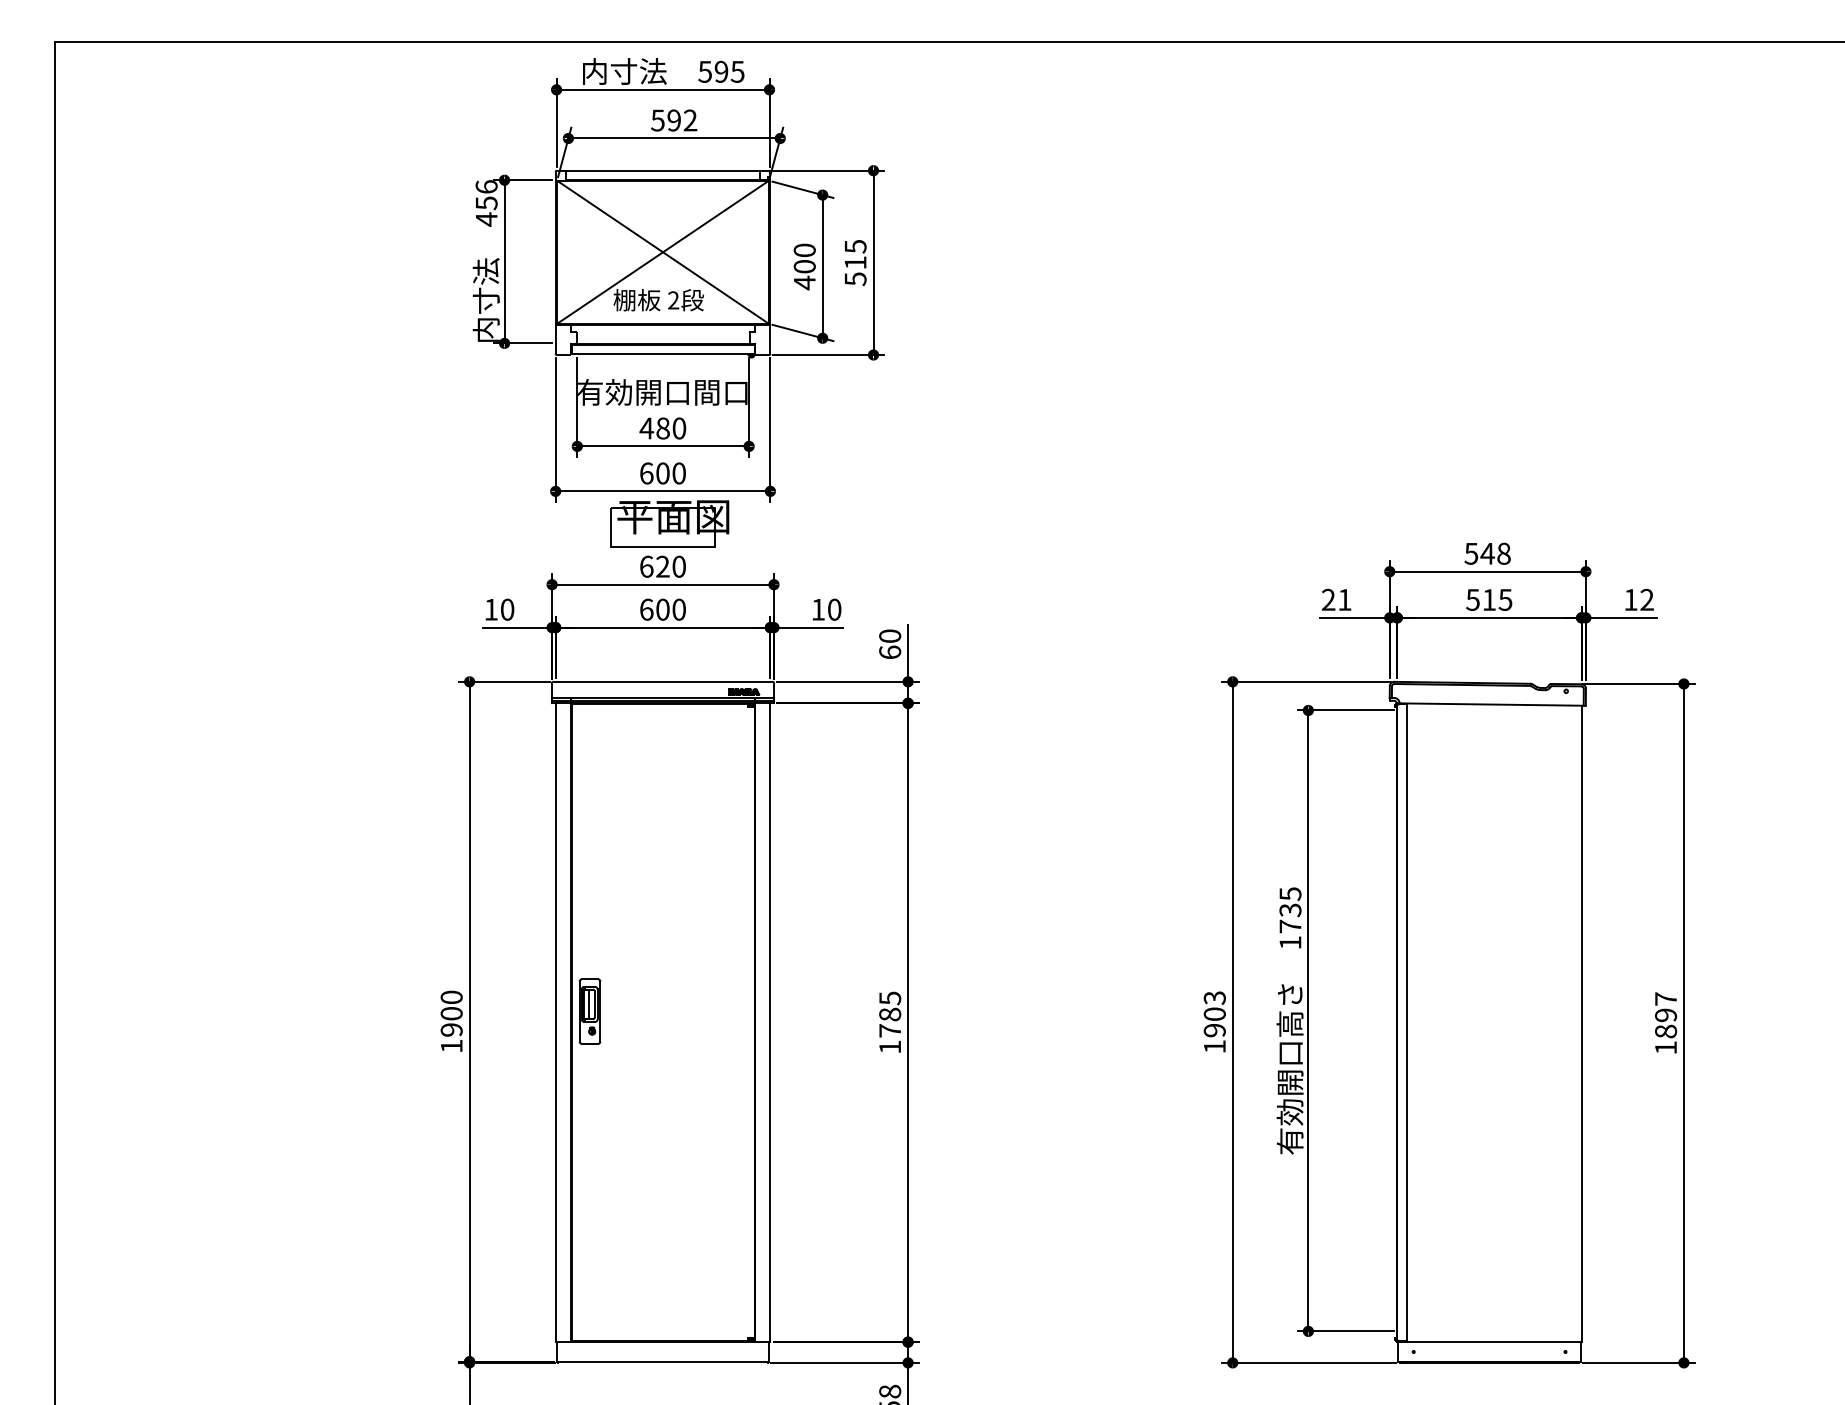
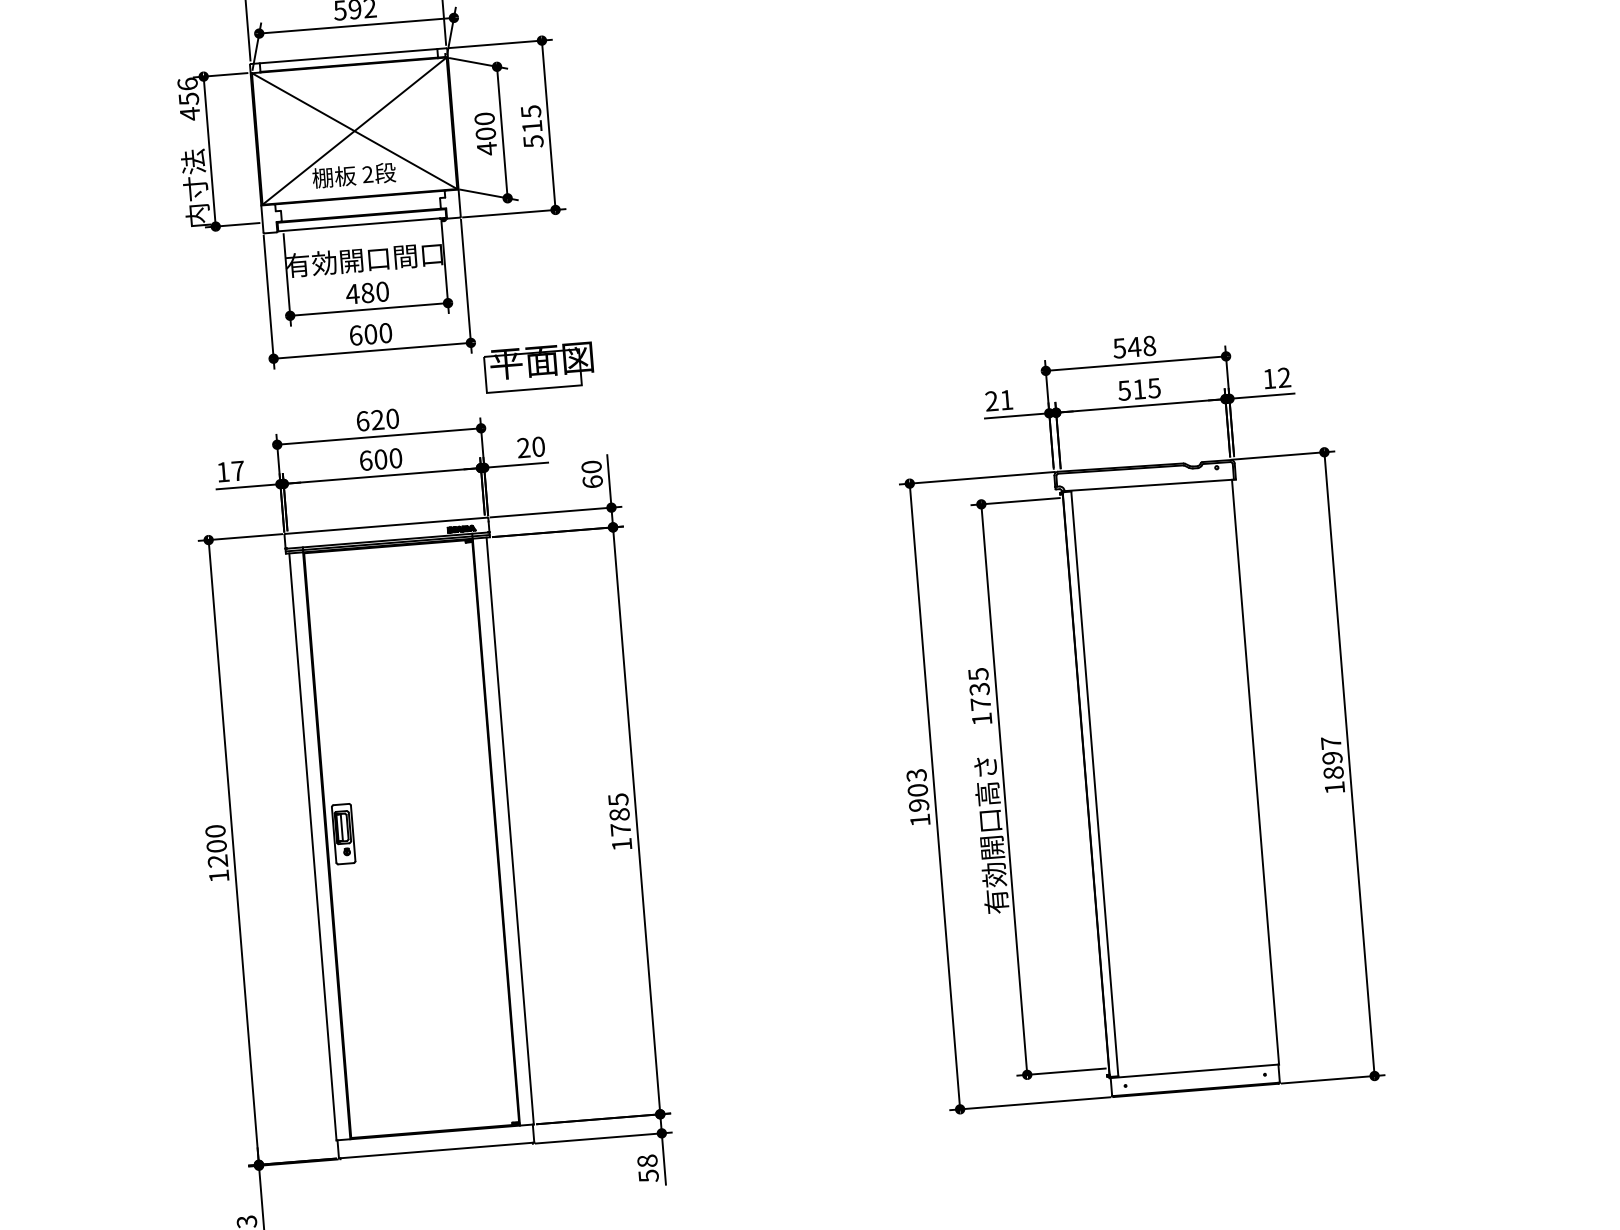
part: (669, 523) -> (538, 367), moved
text: (507, 609) -> (238, 470), 10 -> 17
text: (818, 609) -> (523, 447), 10 -> 20
text: (451, 1029) -> (217, 860), 1900 -> 1200

